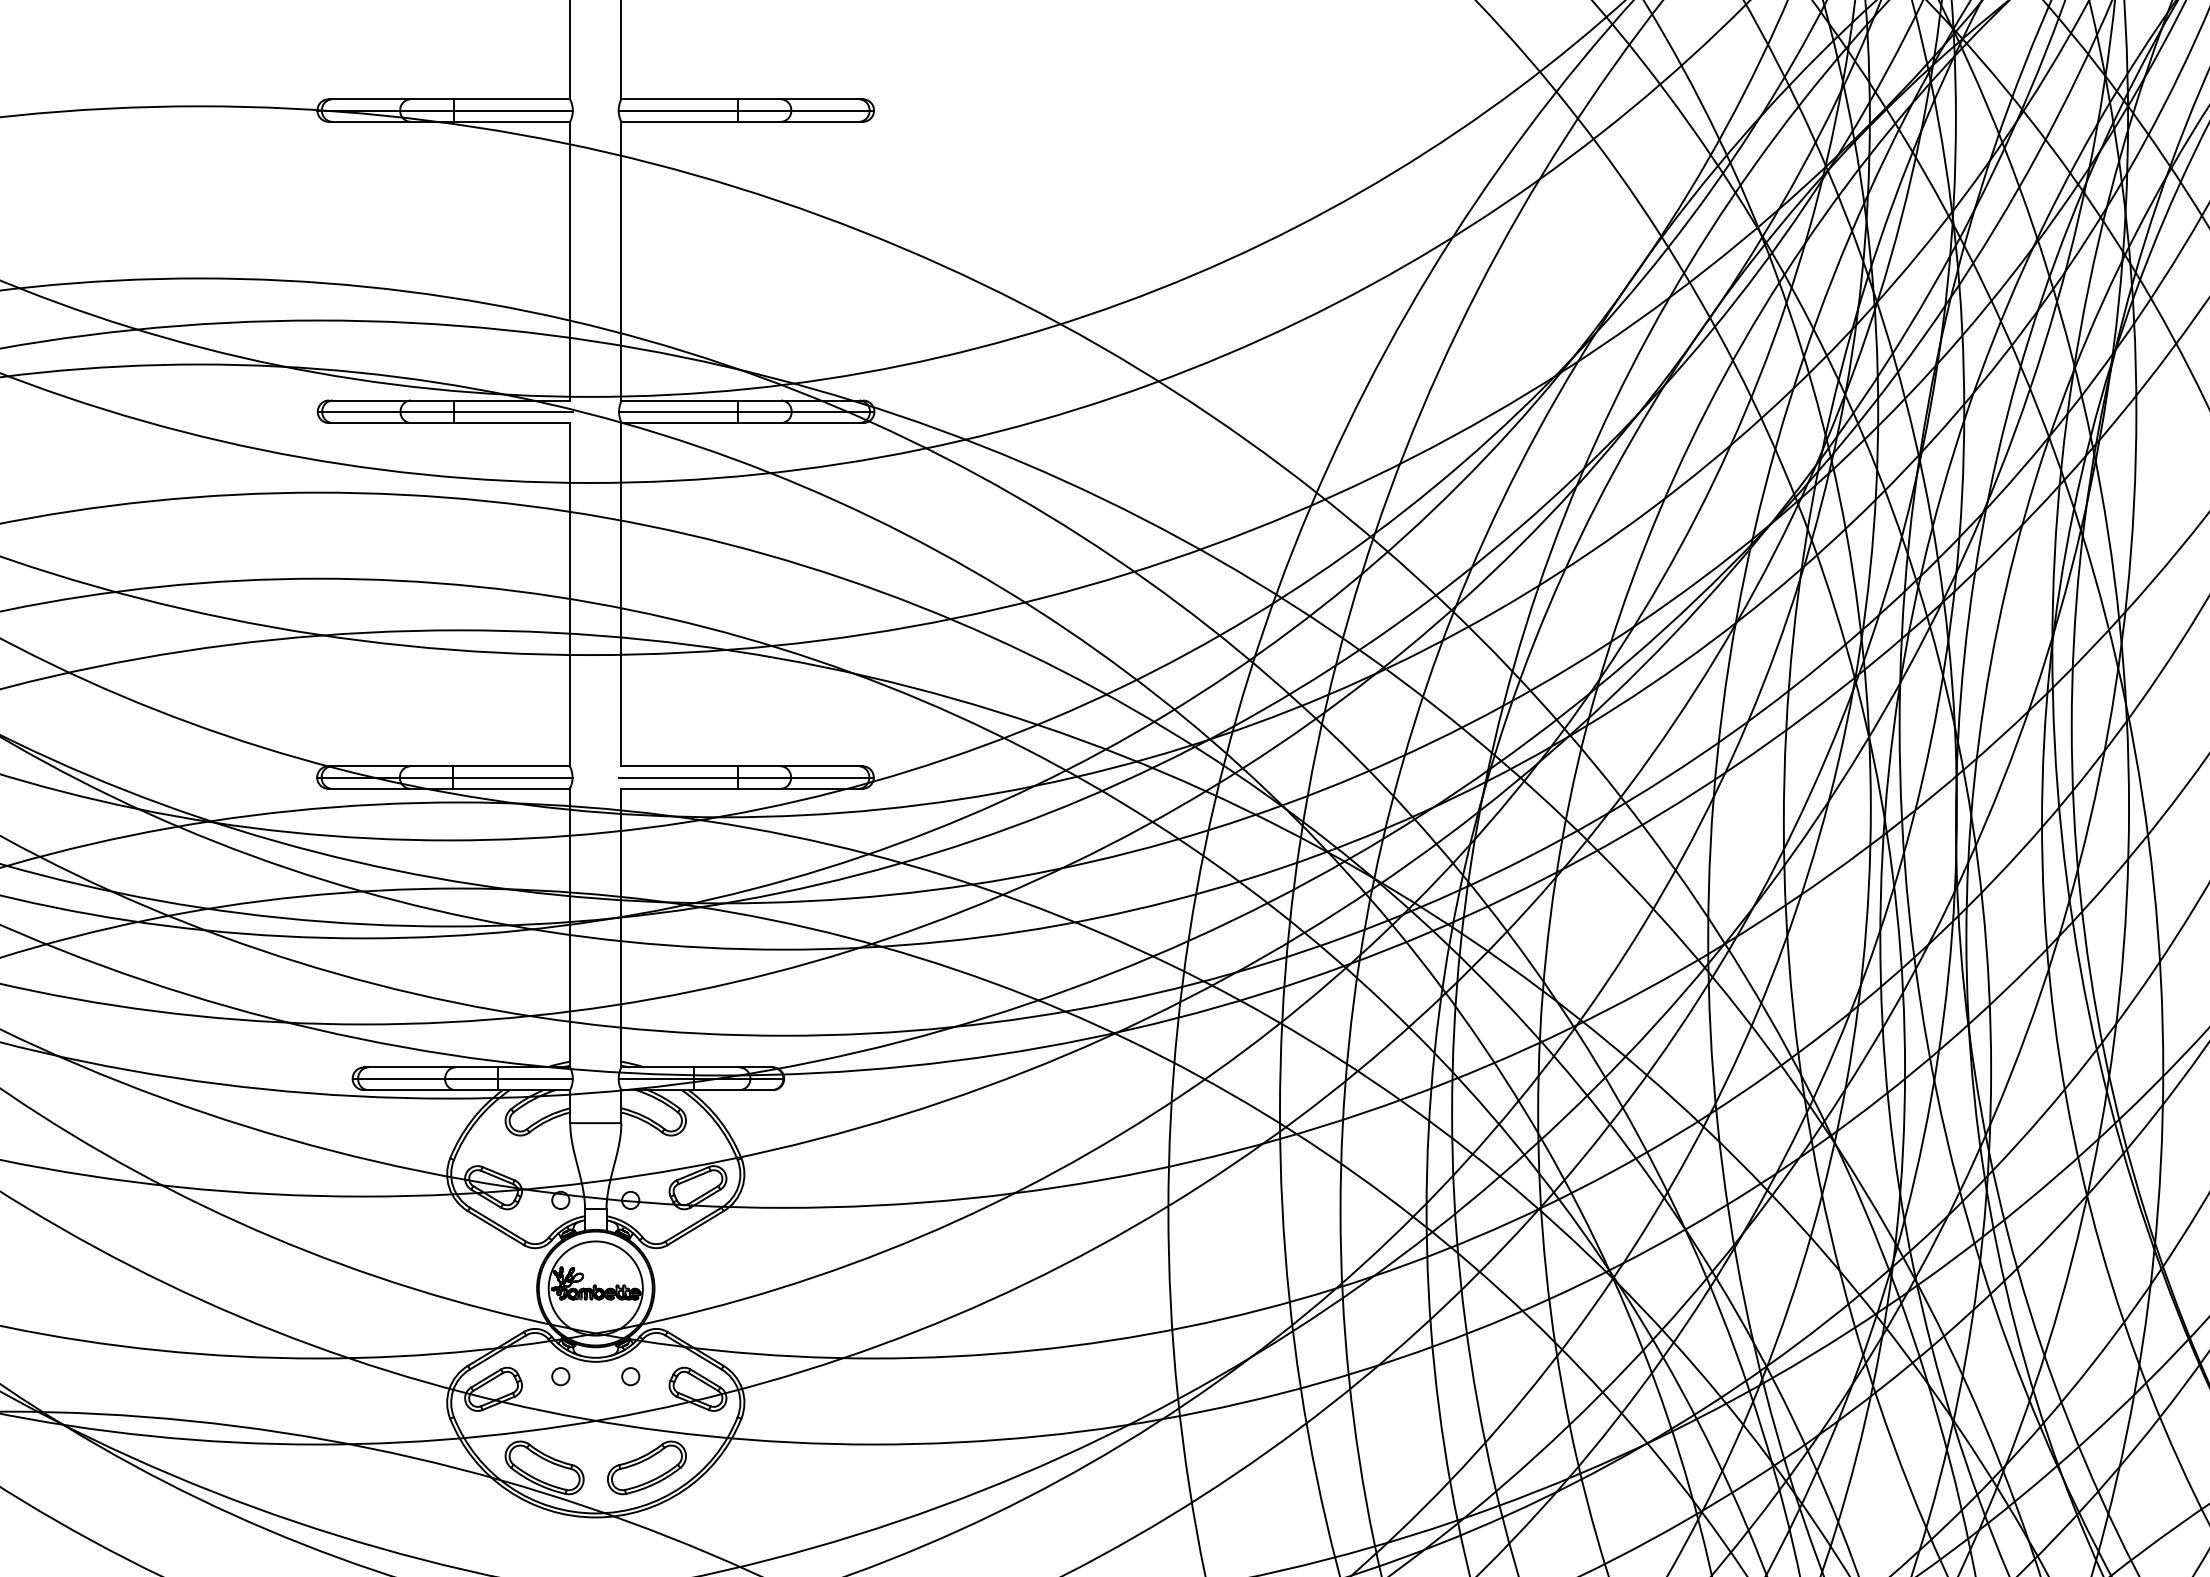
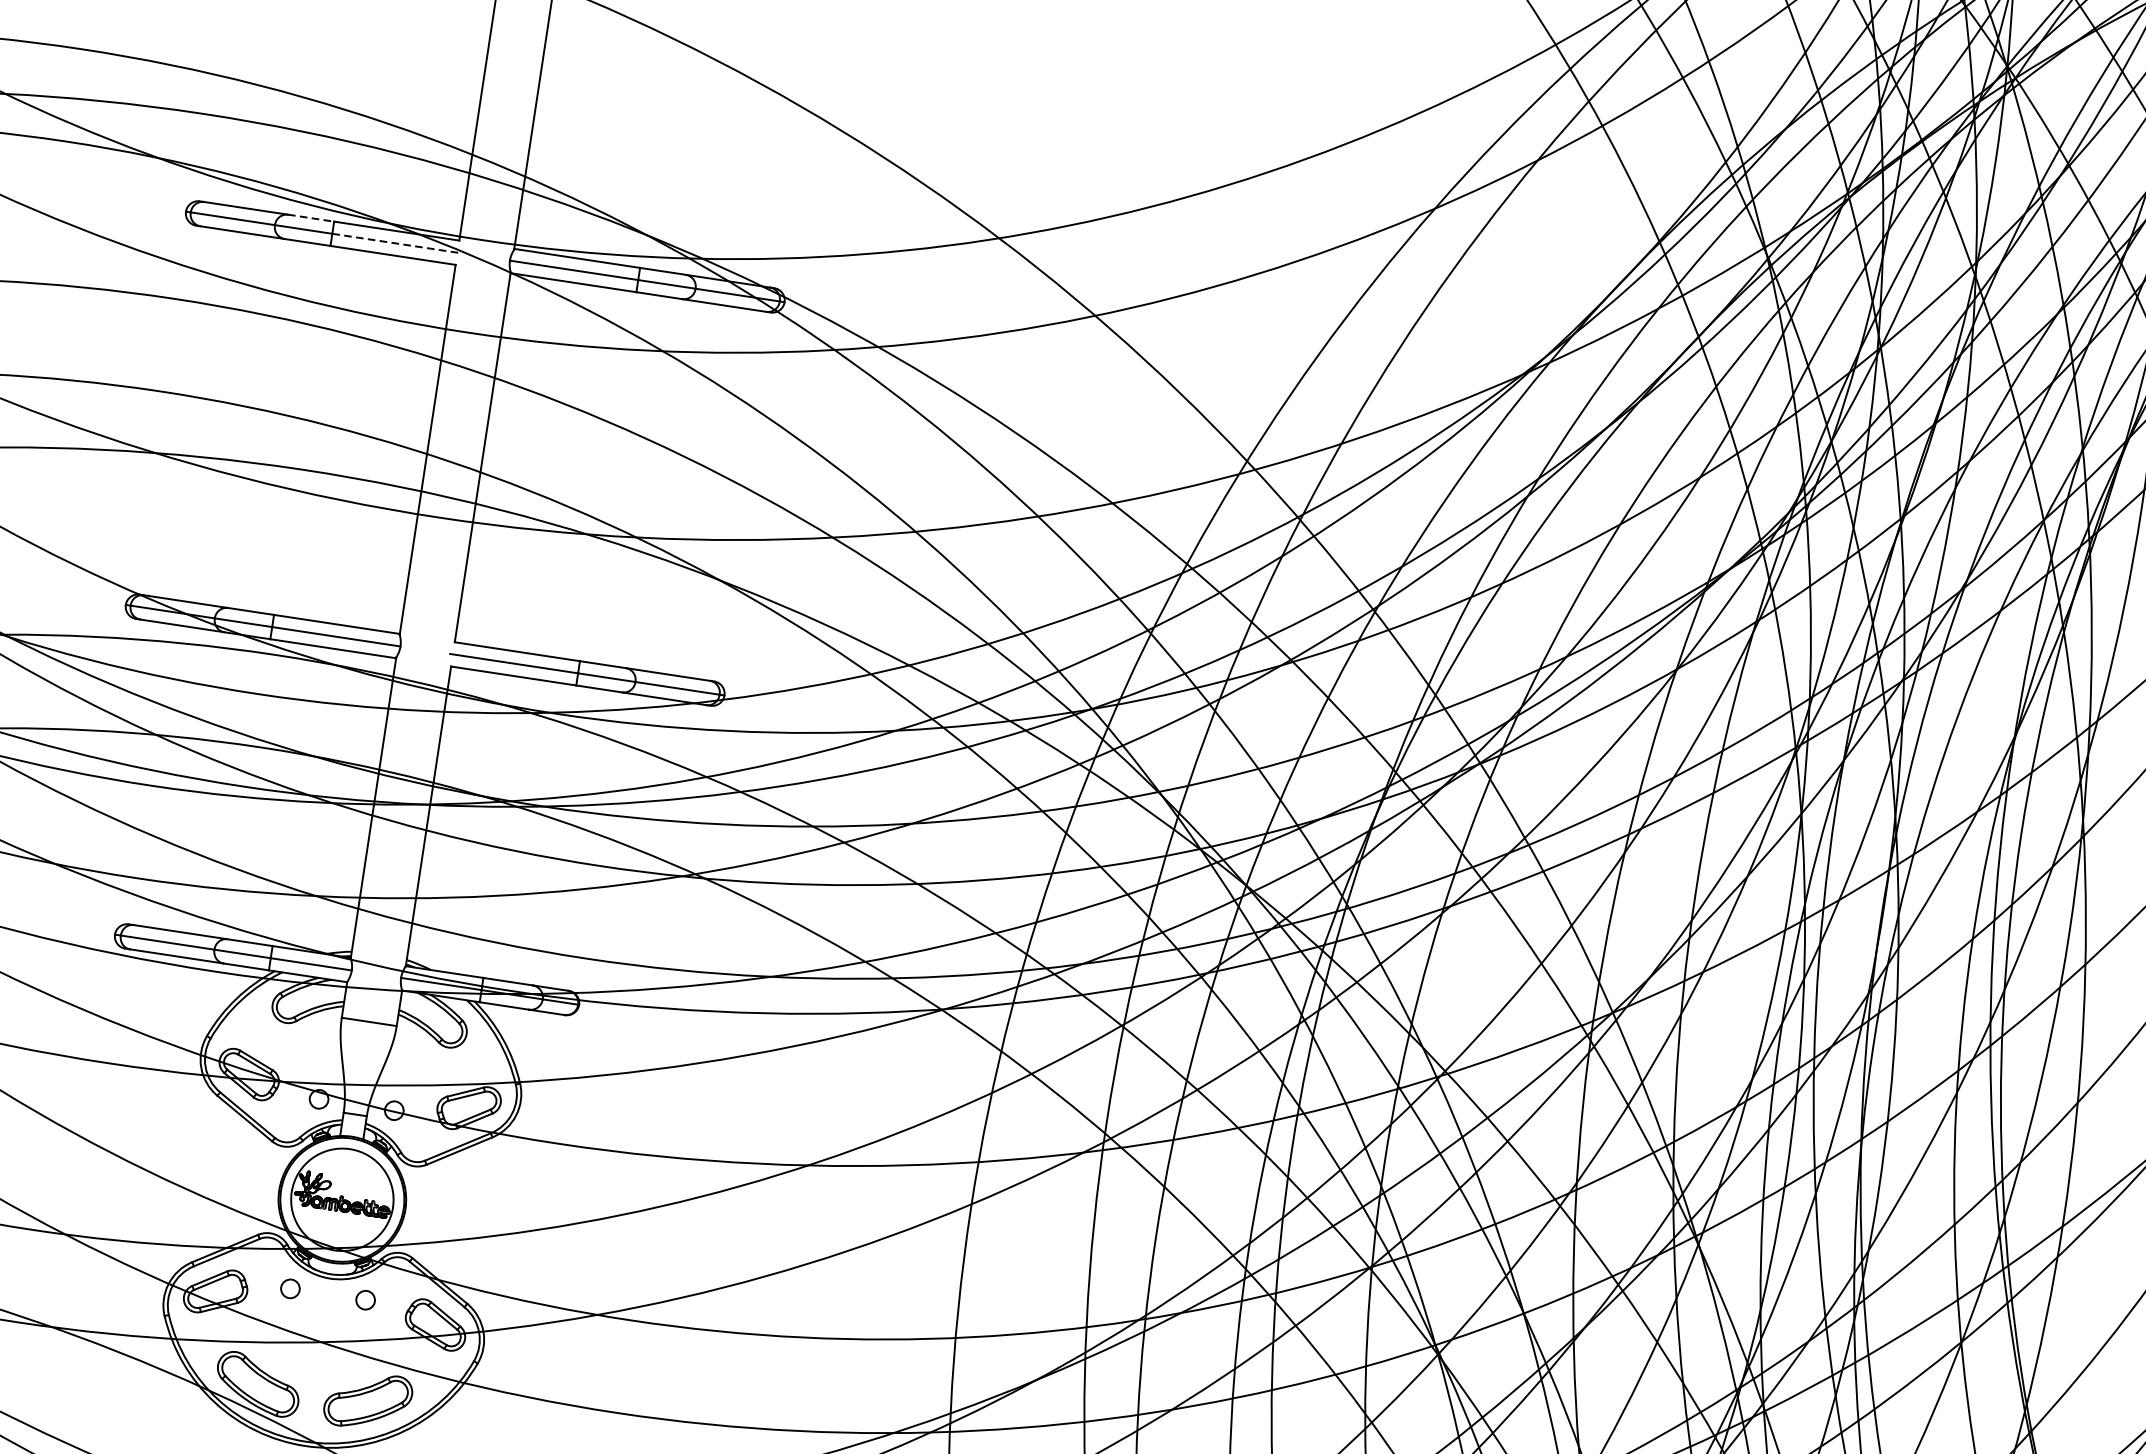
line: (432, 400) -> (311, 218), solid -> dashed
line: (513, 411) -> (396, 243), solid -> dashed

